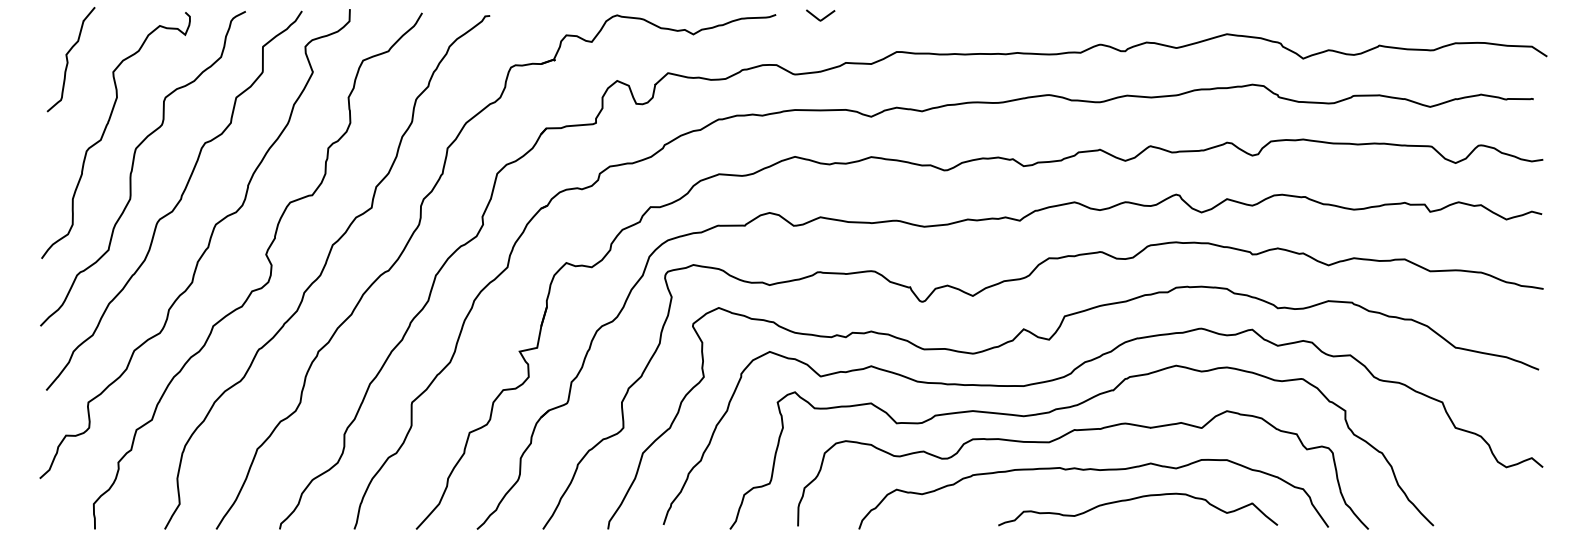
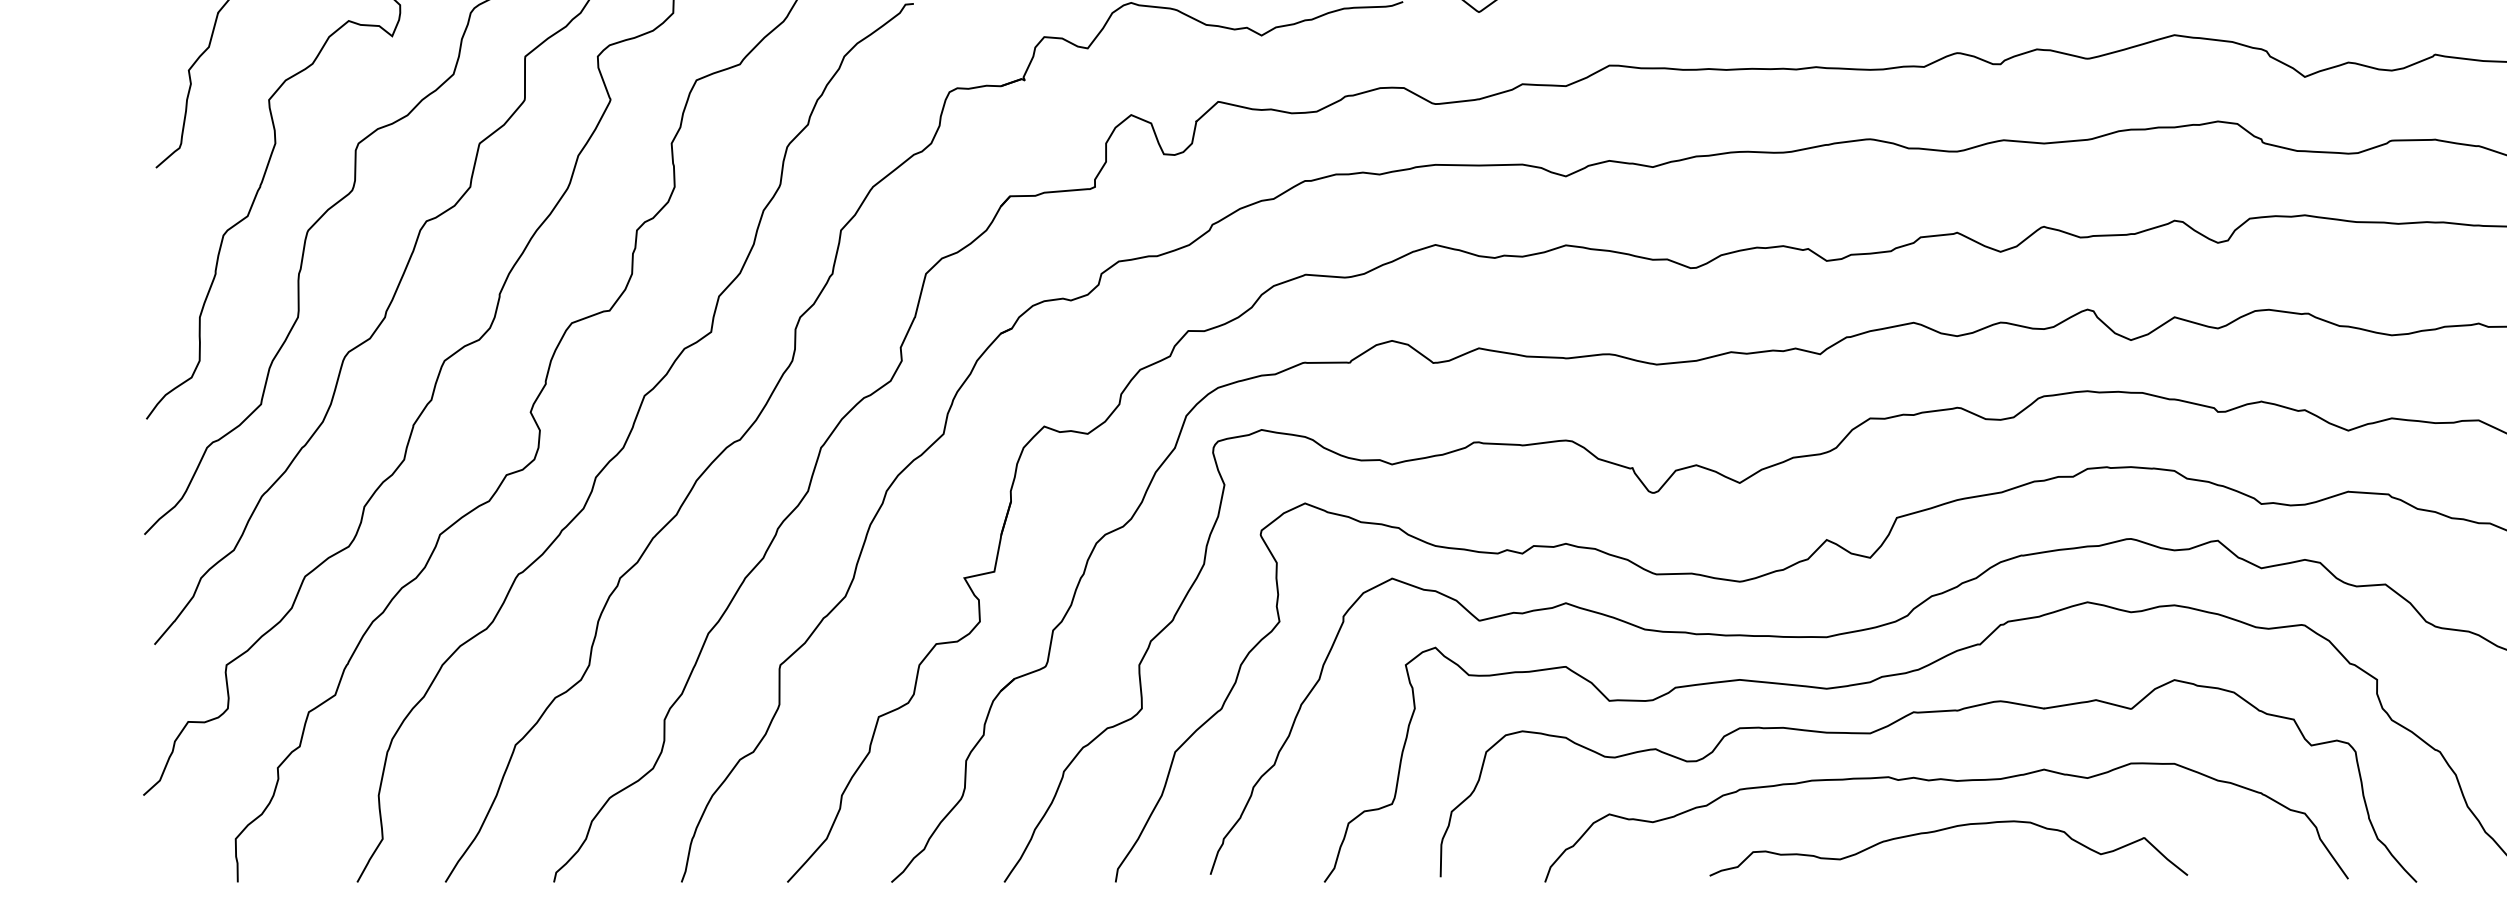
curve: (1135, 499) -> (1944, 831), moved

